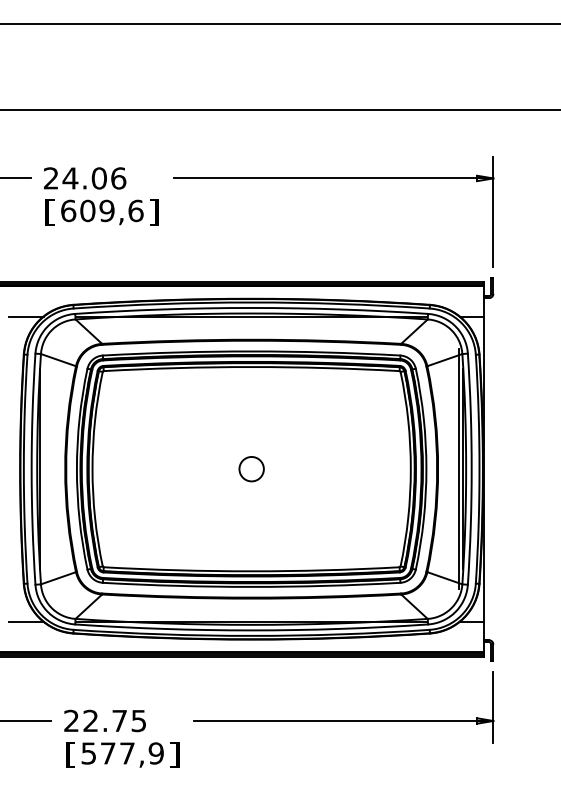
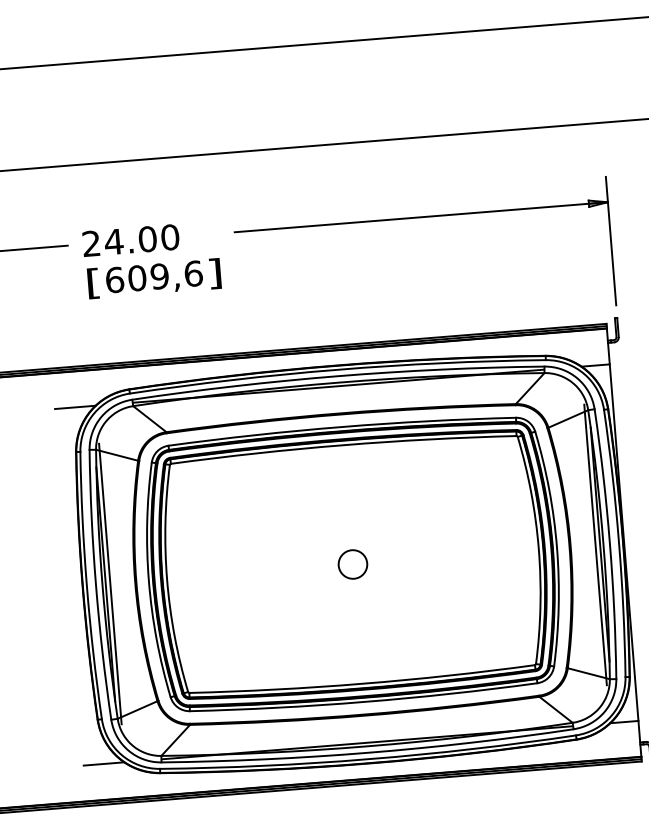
text: (118, 178) -> (170, 237), 24.06 -> 24.00
line: (43, 469) -> (109, 584), added

